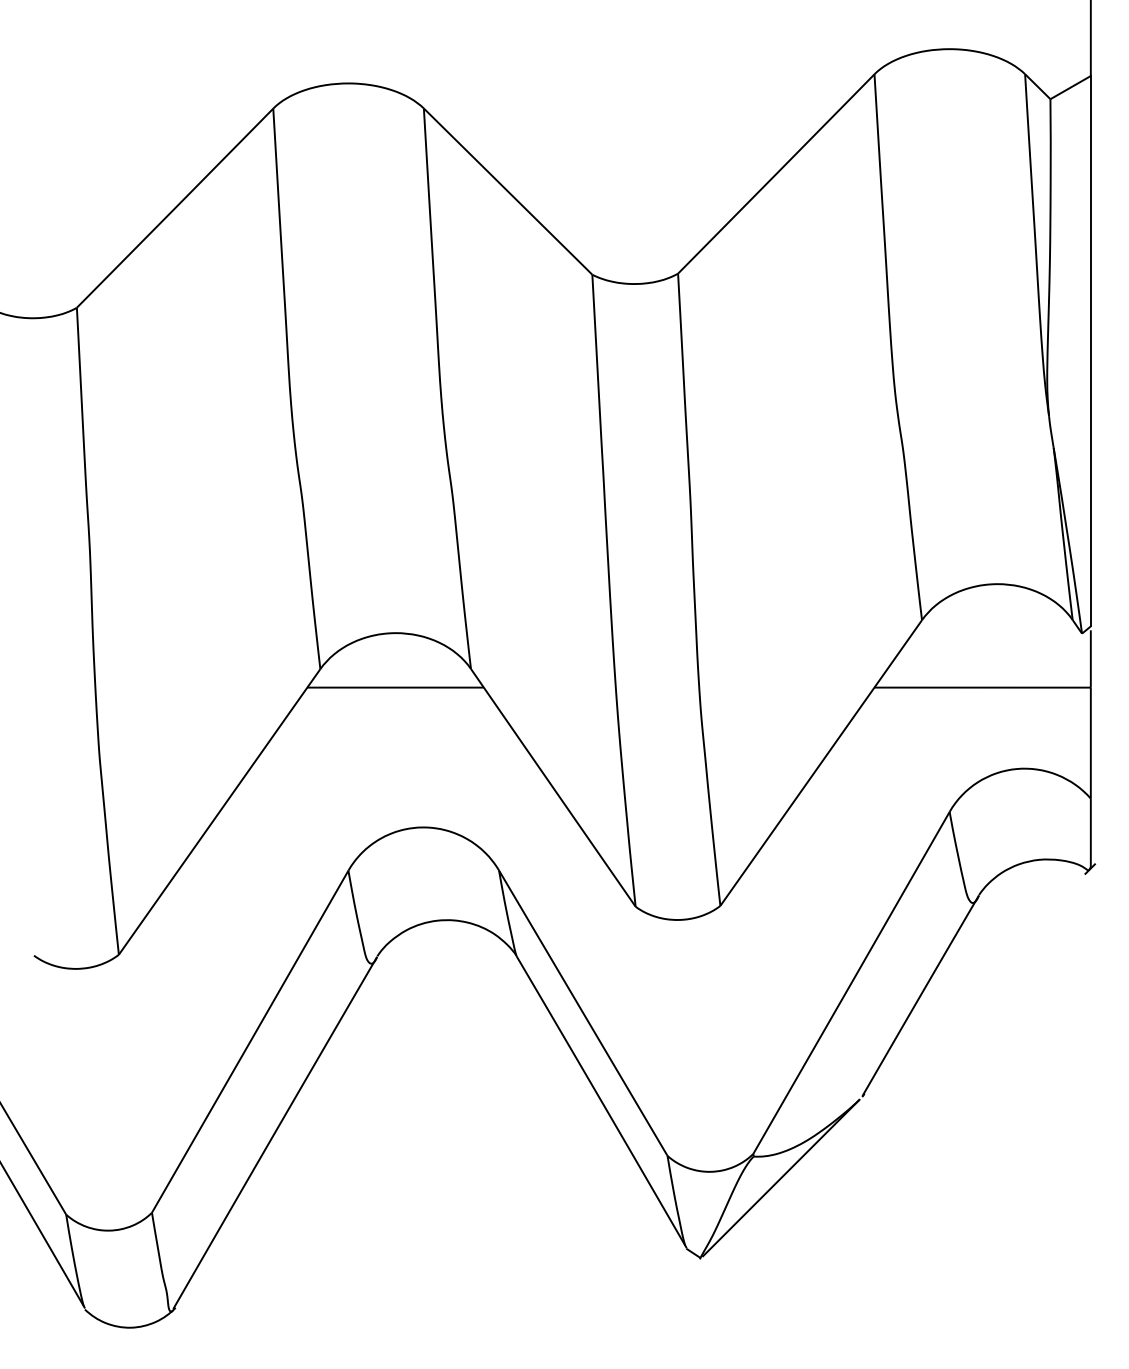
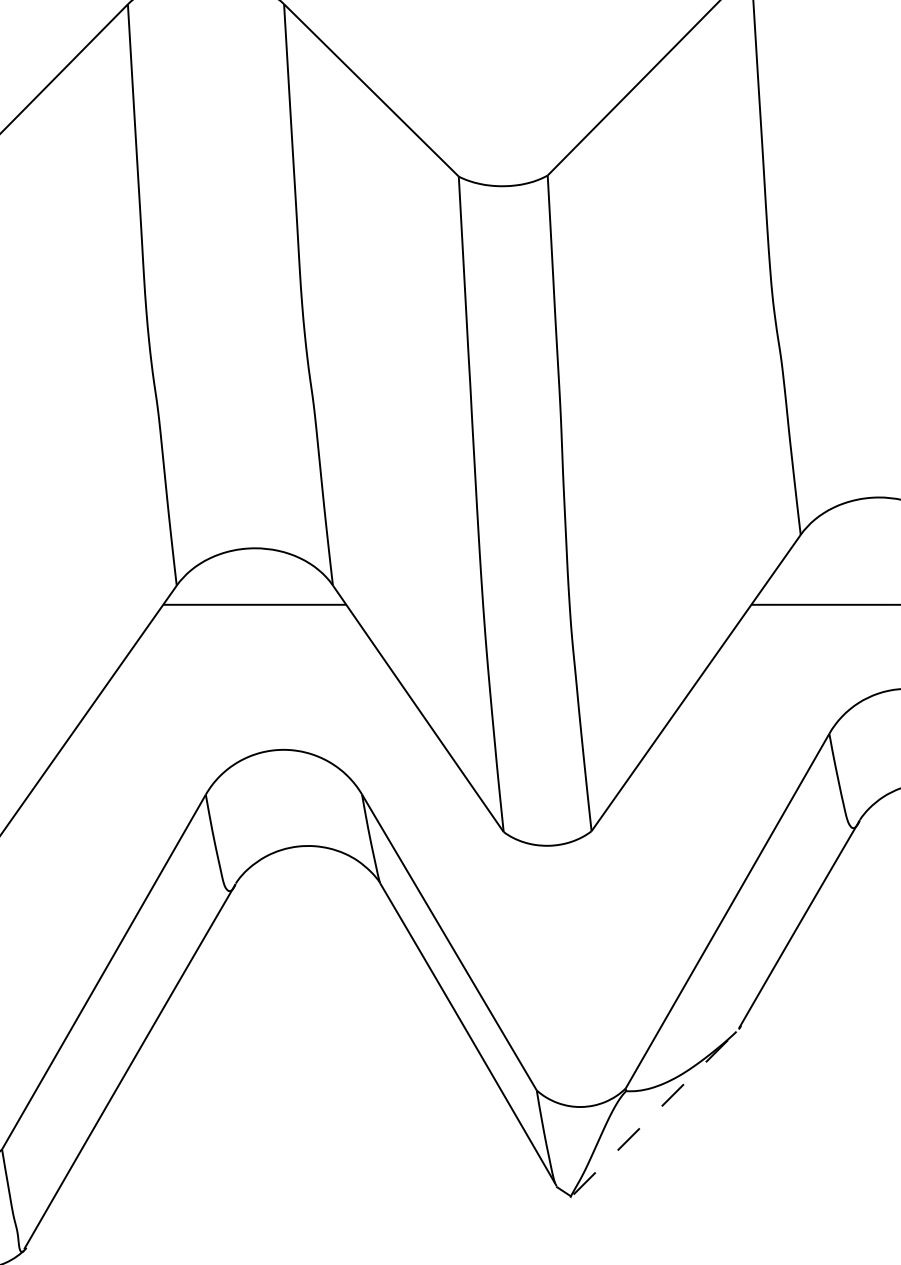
line: (781, 1177) -> (654, 1112), solid -> dashed

